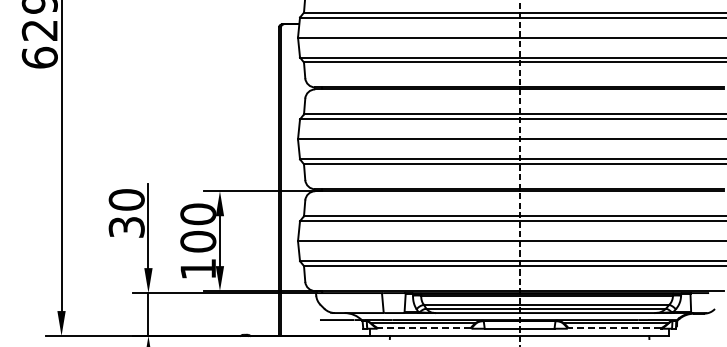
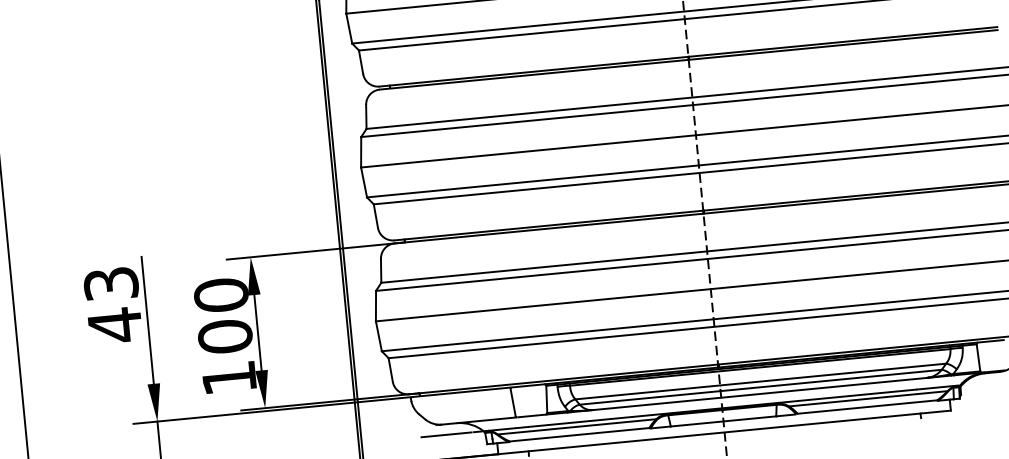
text: (126, 213) -> (112, 304), 30 -> 43
line: (423, 328) -> (578, 435), dashed -> solid
line: (614, 328) -> (866, 407), dashed -> solid

